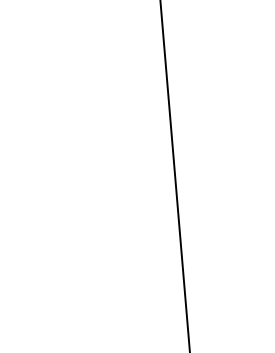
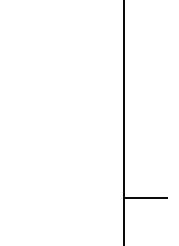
line: (219, 309) -> (144, 197), added

